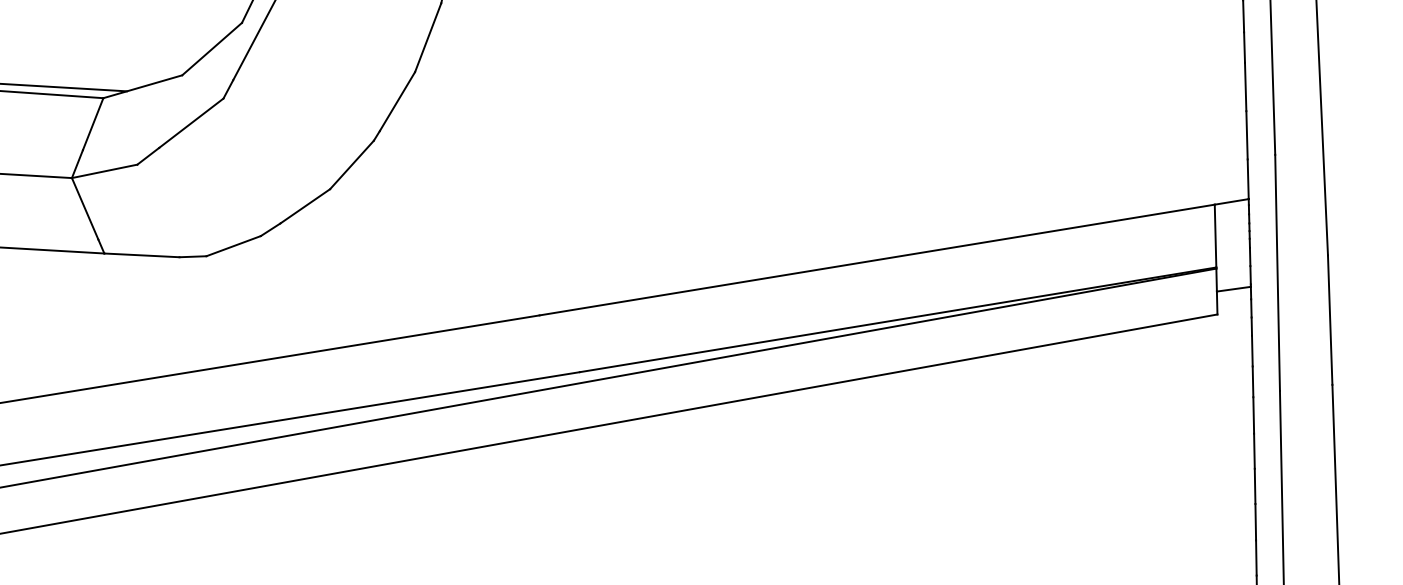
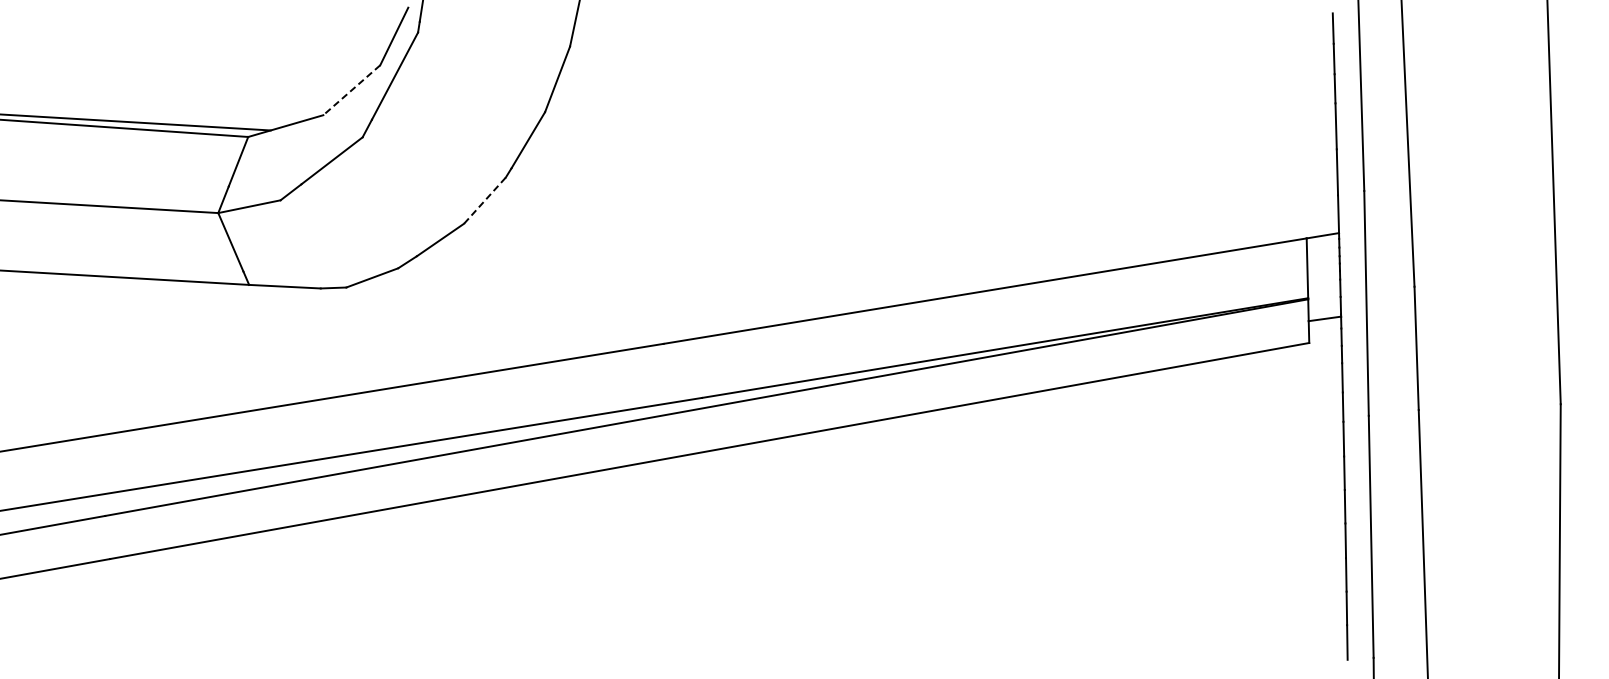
line: (211, 49) -> (351, 90), solid -> dashed
line: (352, 164) -> (485, 200), solid -> dashed

